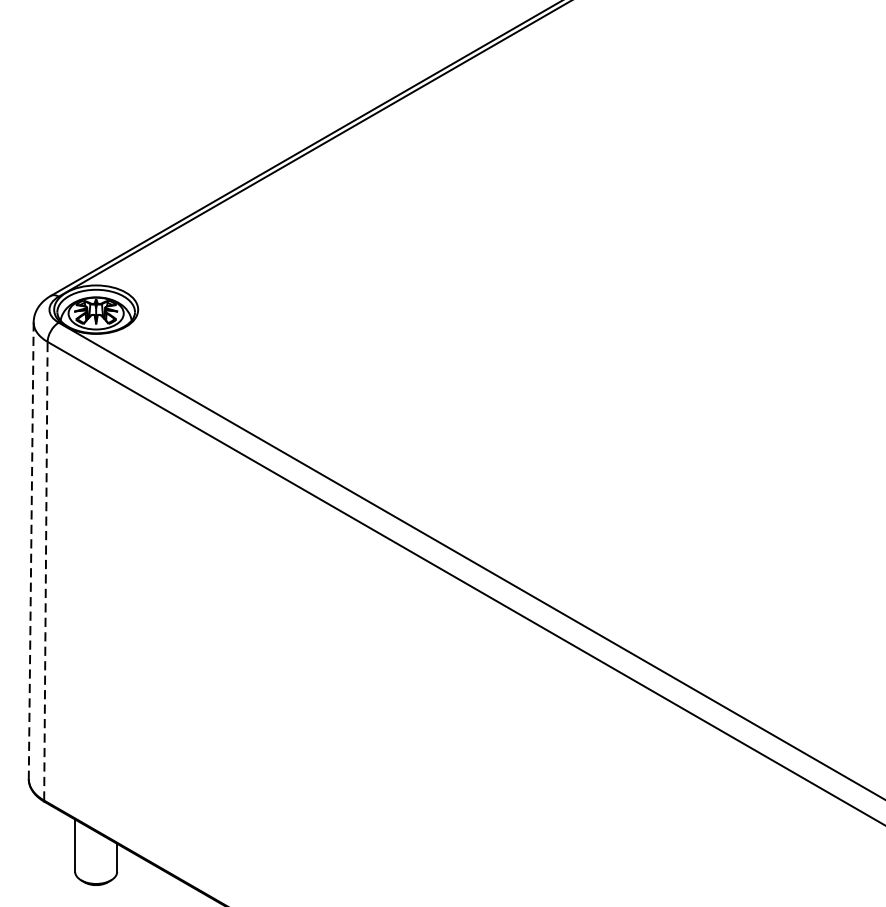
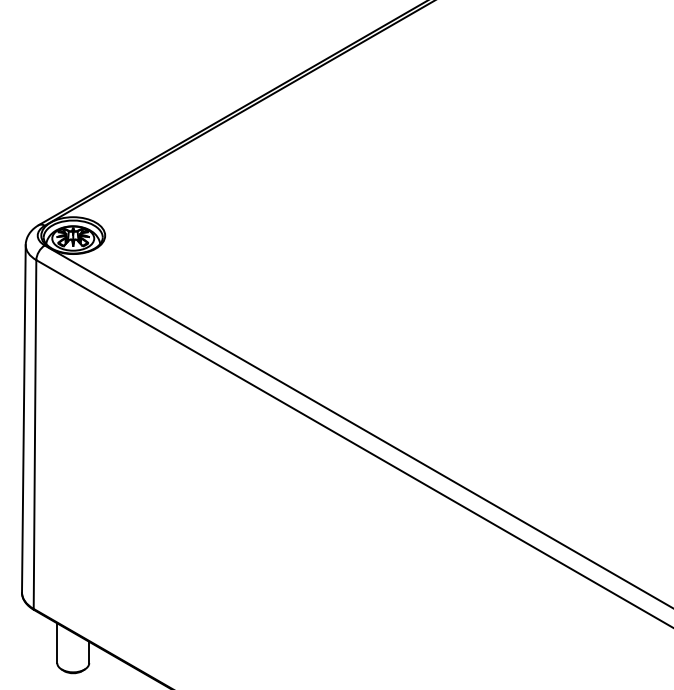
line: (30, 550) -> (23, 418), dashed -> solid
line: (46, 571) -> (35, 434), dashed -> solid

